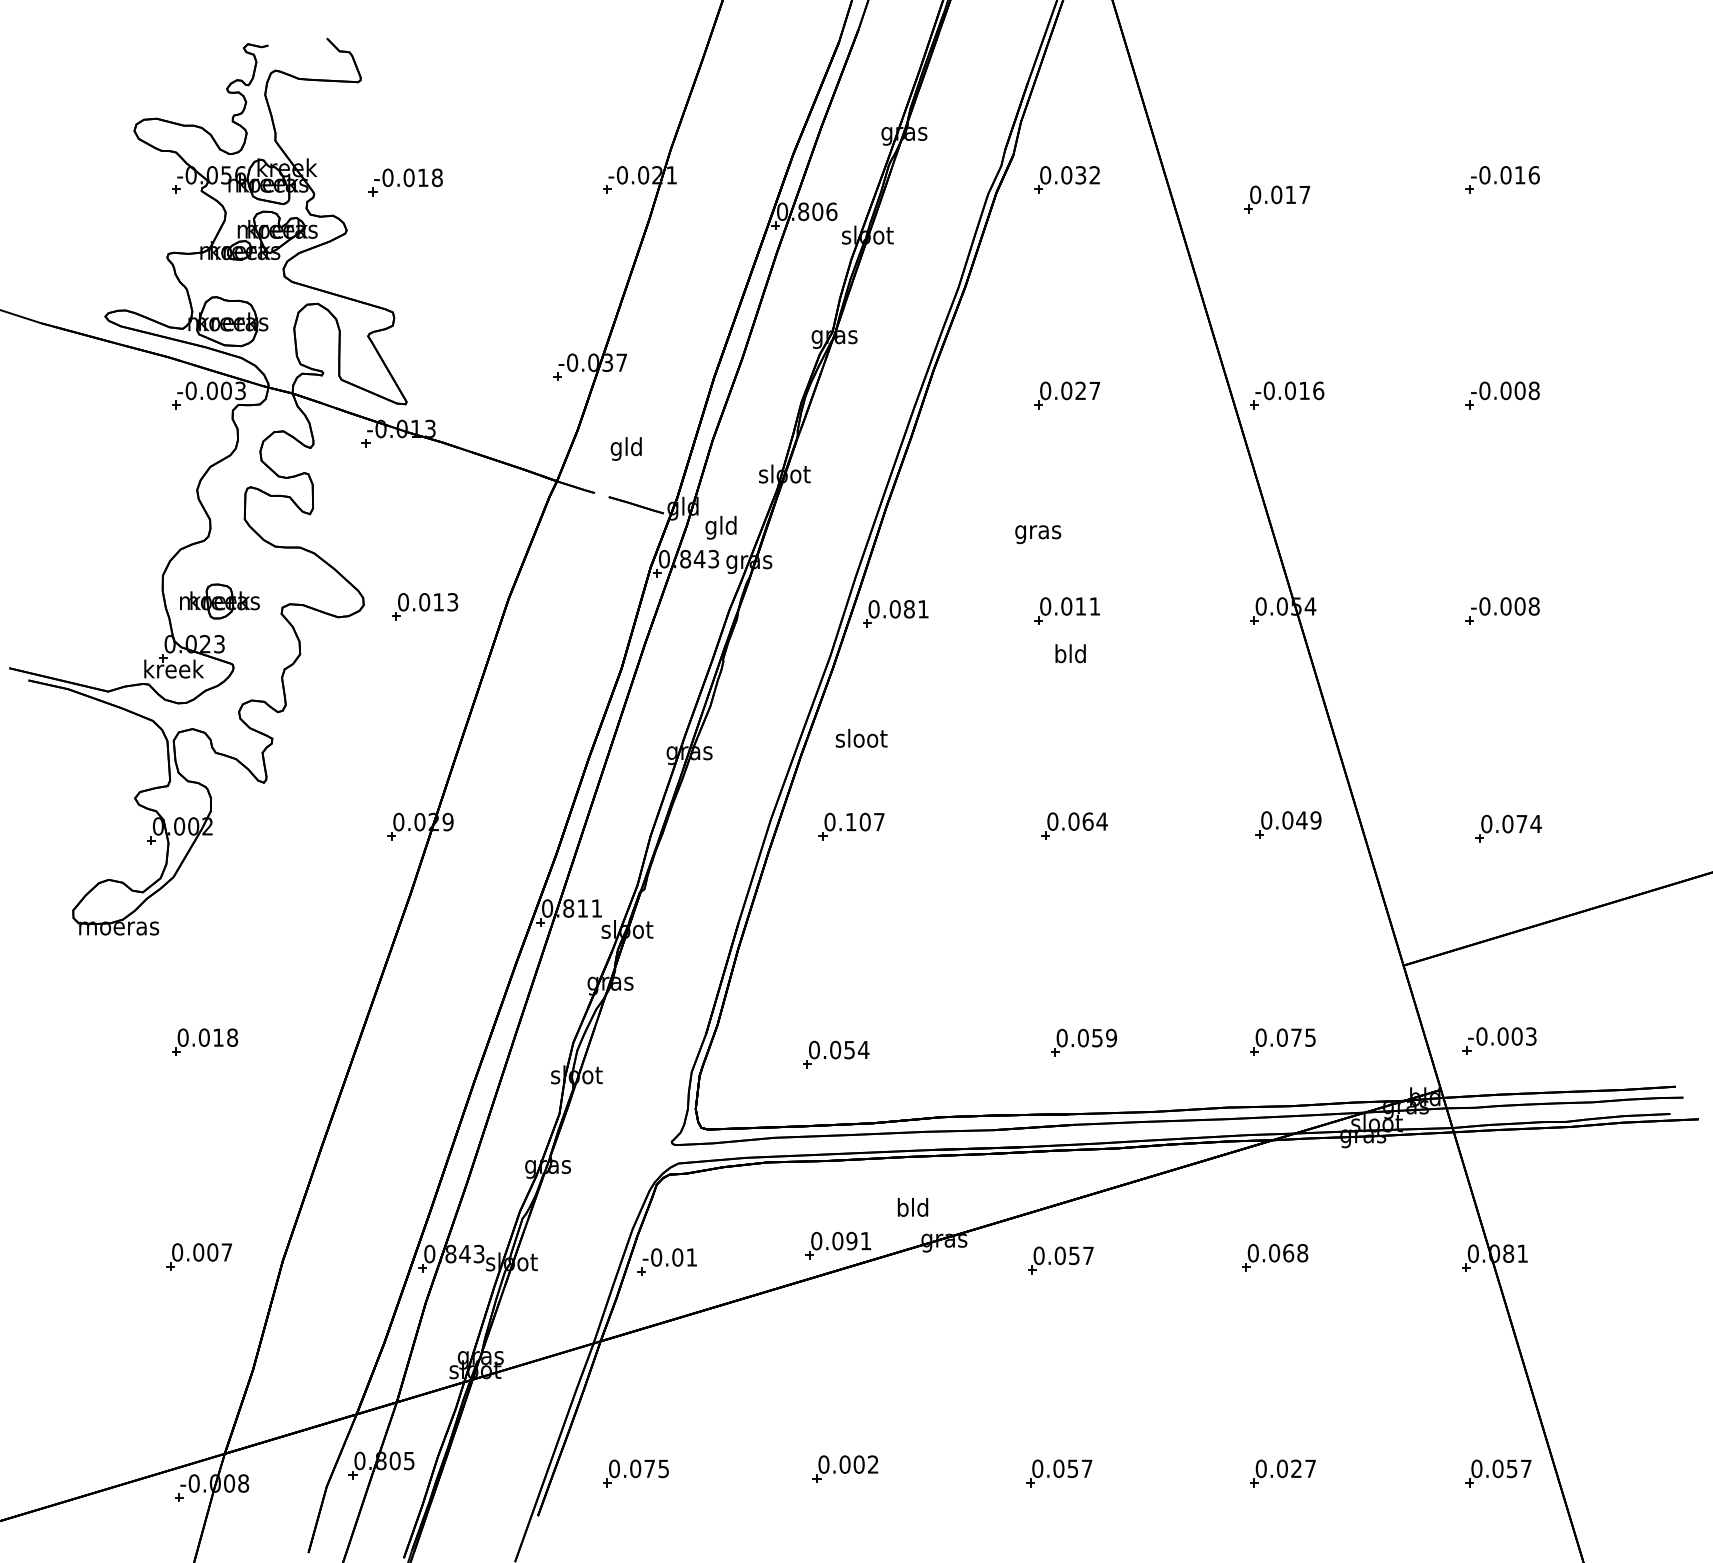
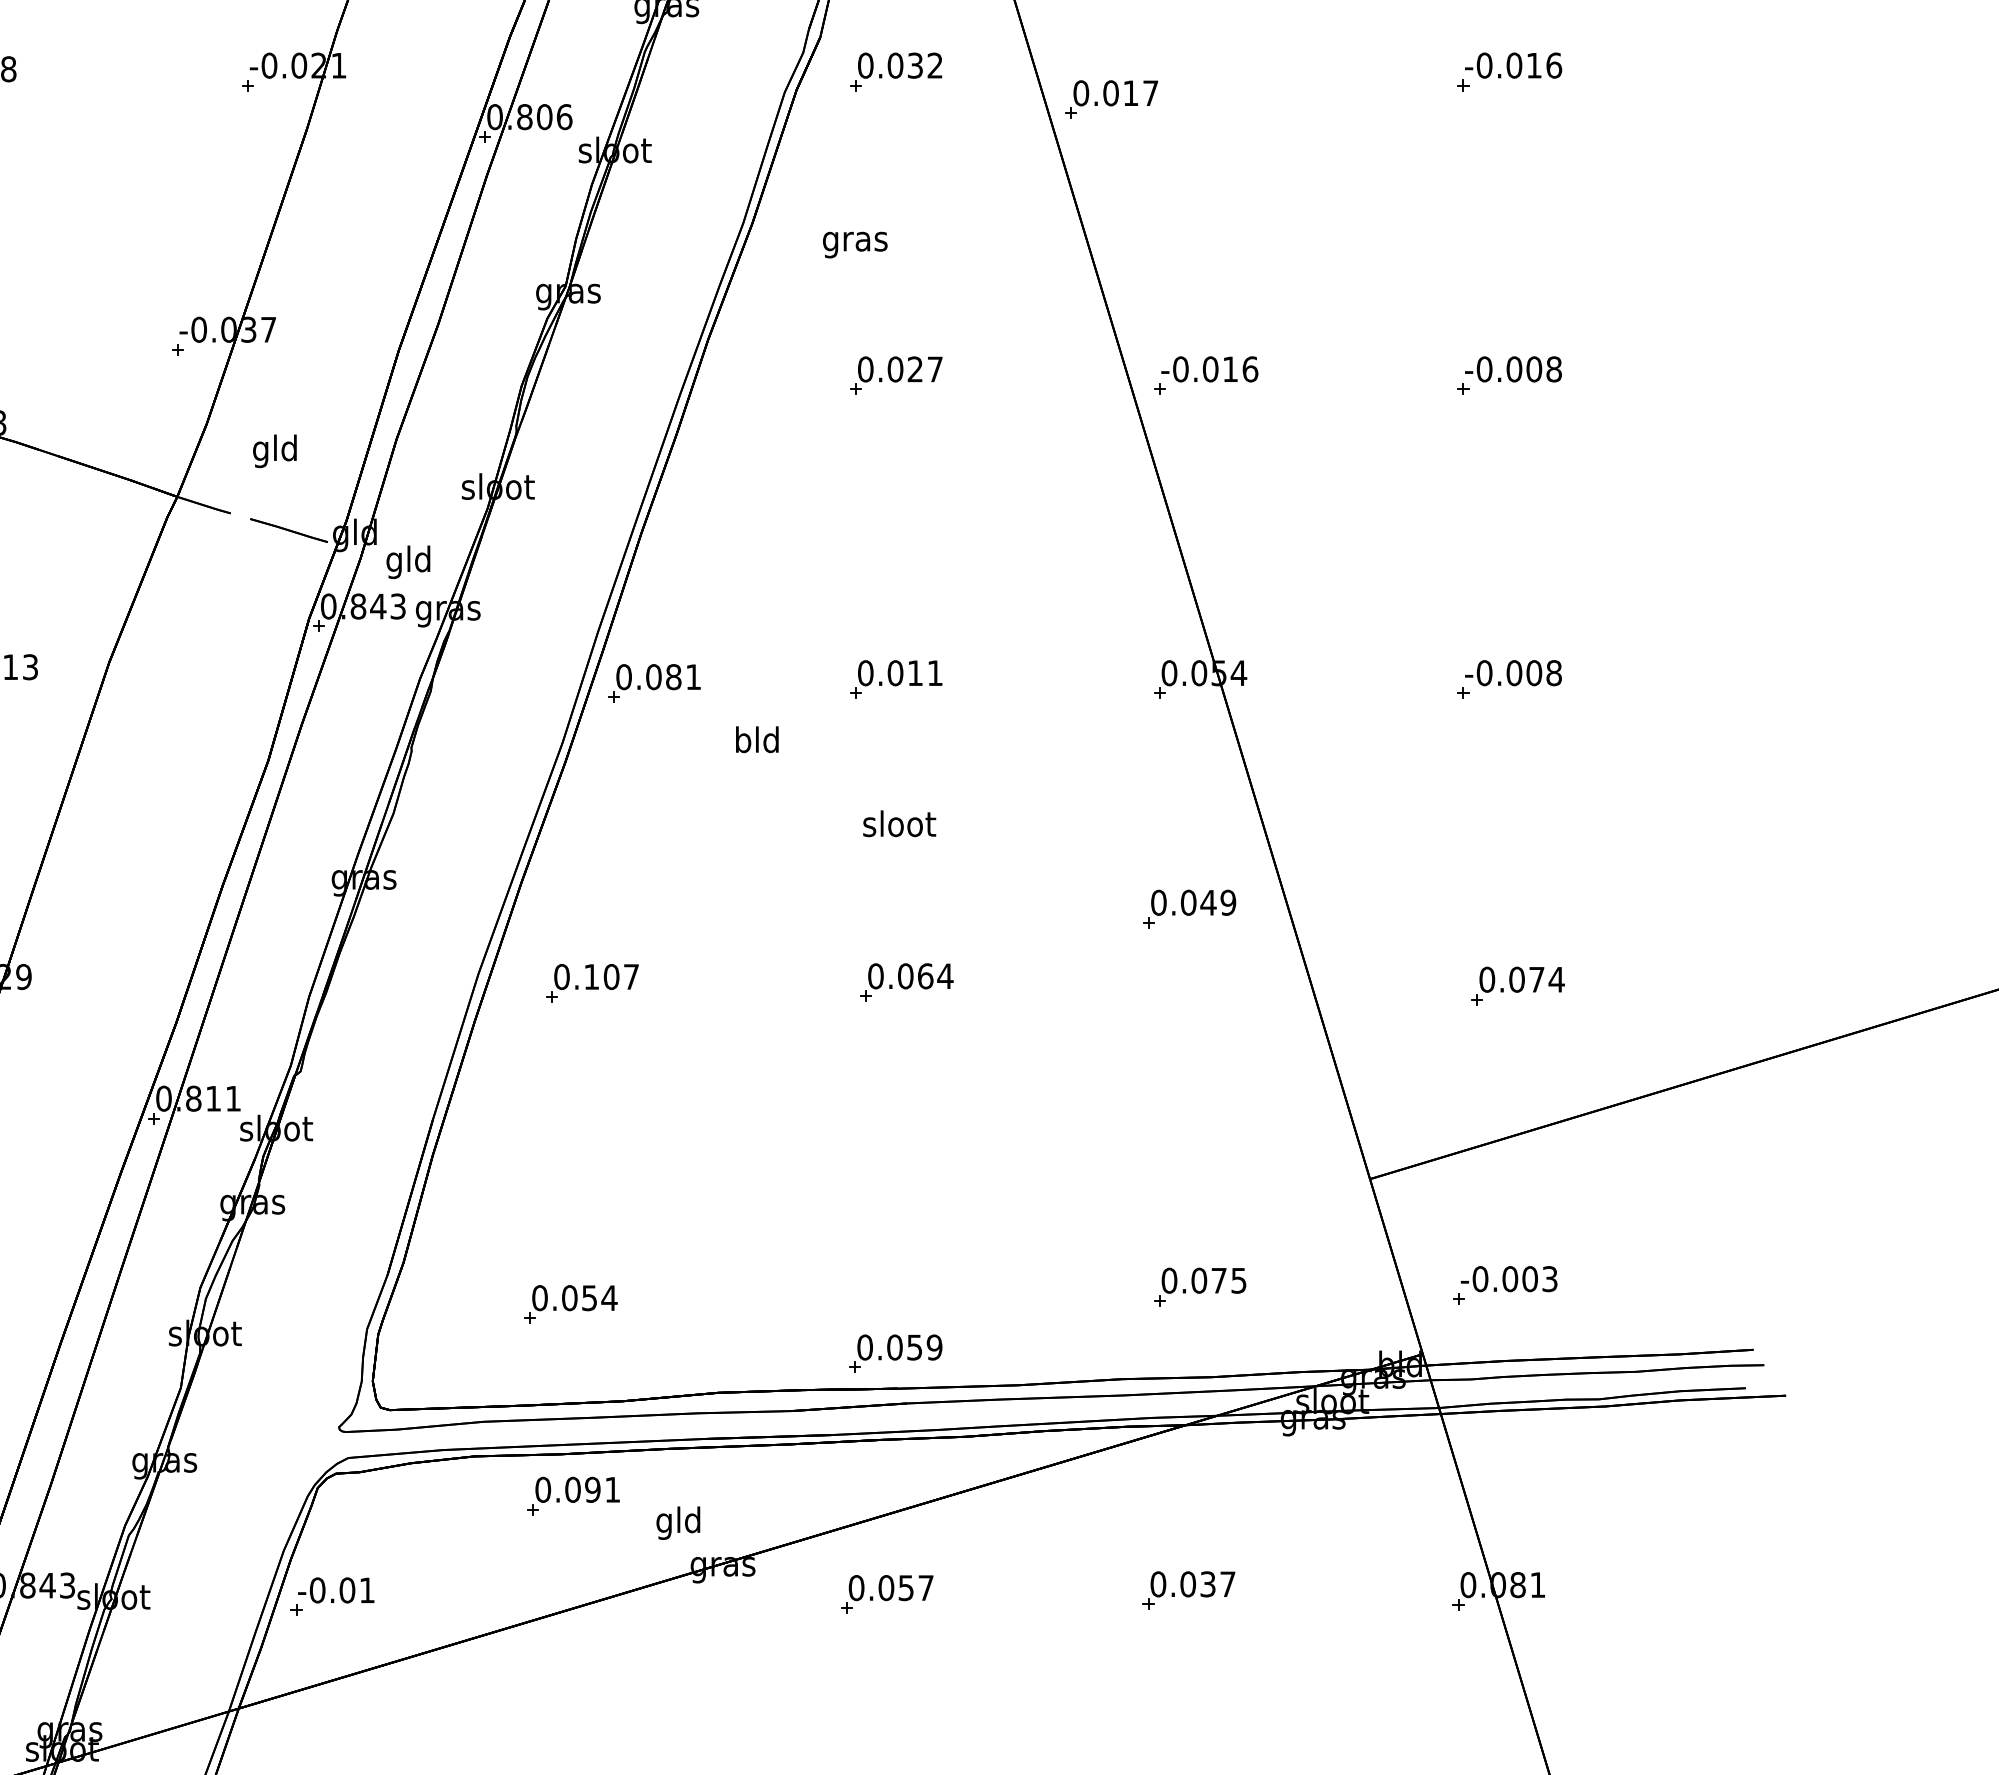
part: (1277, 199) -> (1112, 99), moved
text: (1038, 534) -> (855, 244), moved
text: (1070, 653) -> (757, 739), moved
text: (861, 737) -> (899, 822), moved
part: (1288, 824) -> (1189, 908), moved
part: (1083, 1042) -> (895, 1353), moved
text: (902, 1209) -> (664, 1522), bld -> gld
part: (838, 1245) -> (573, 1496), moved
text: (1295, 1253) -> (1217, 1584), 0.068 -> 0.037

